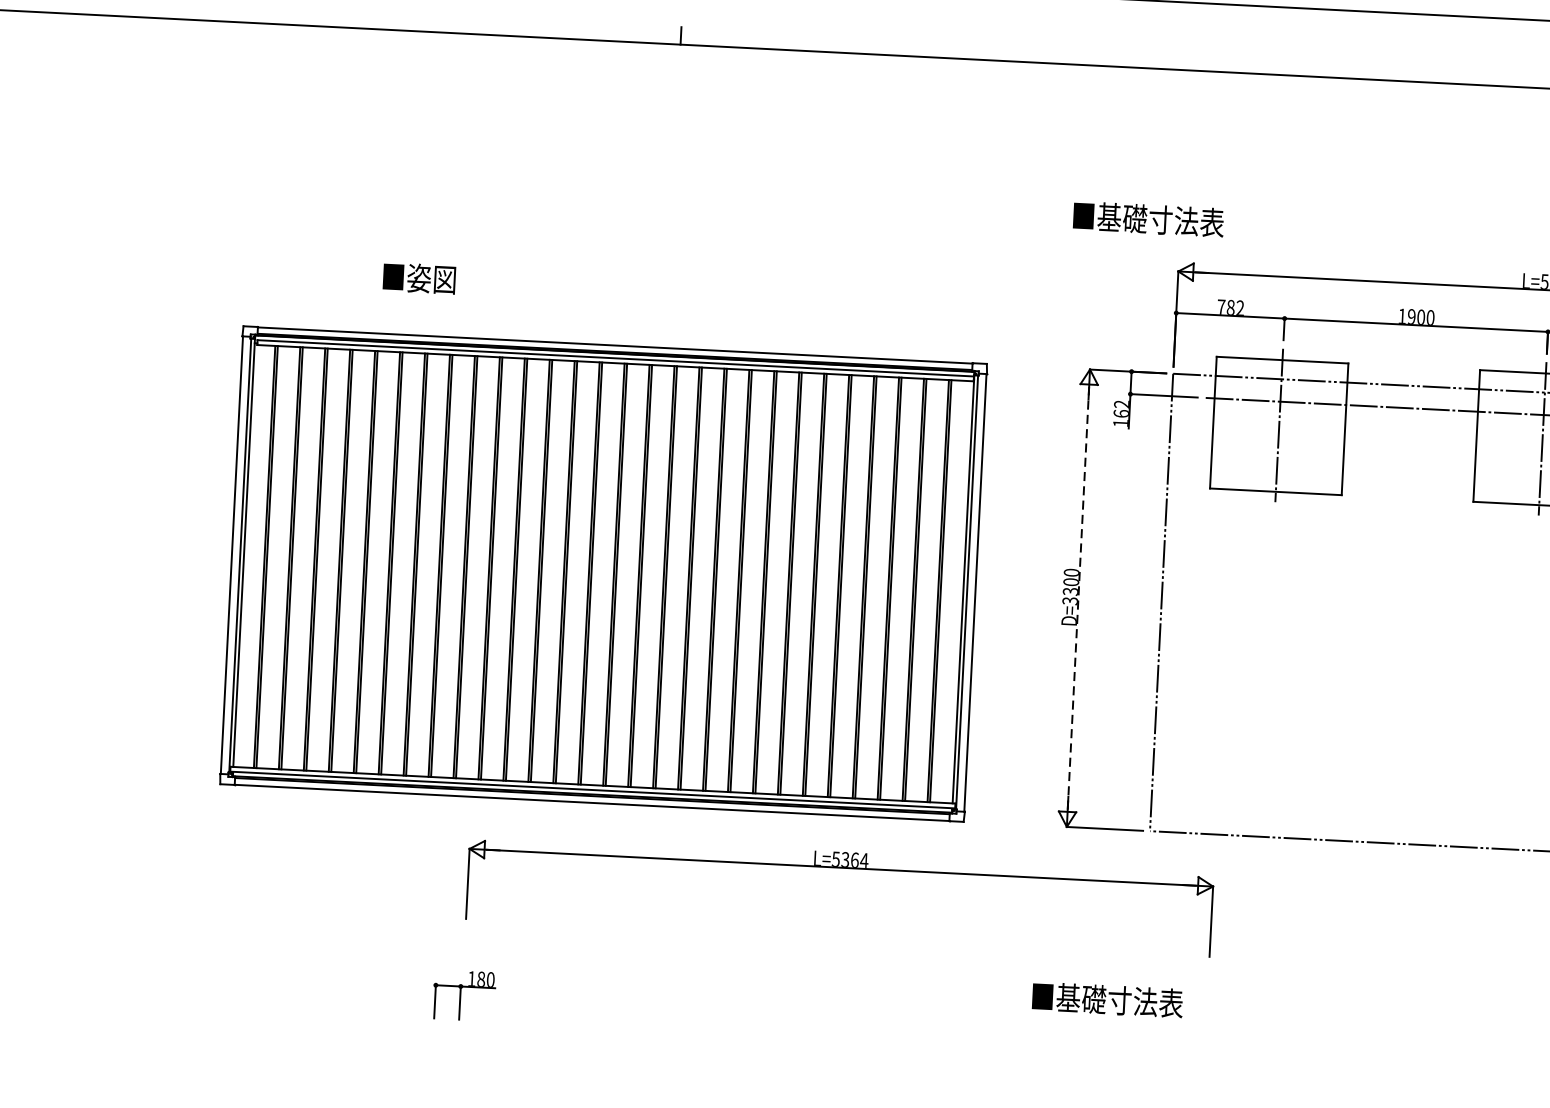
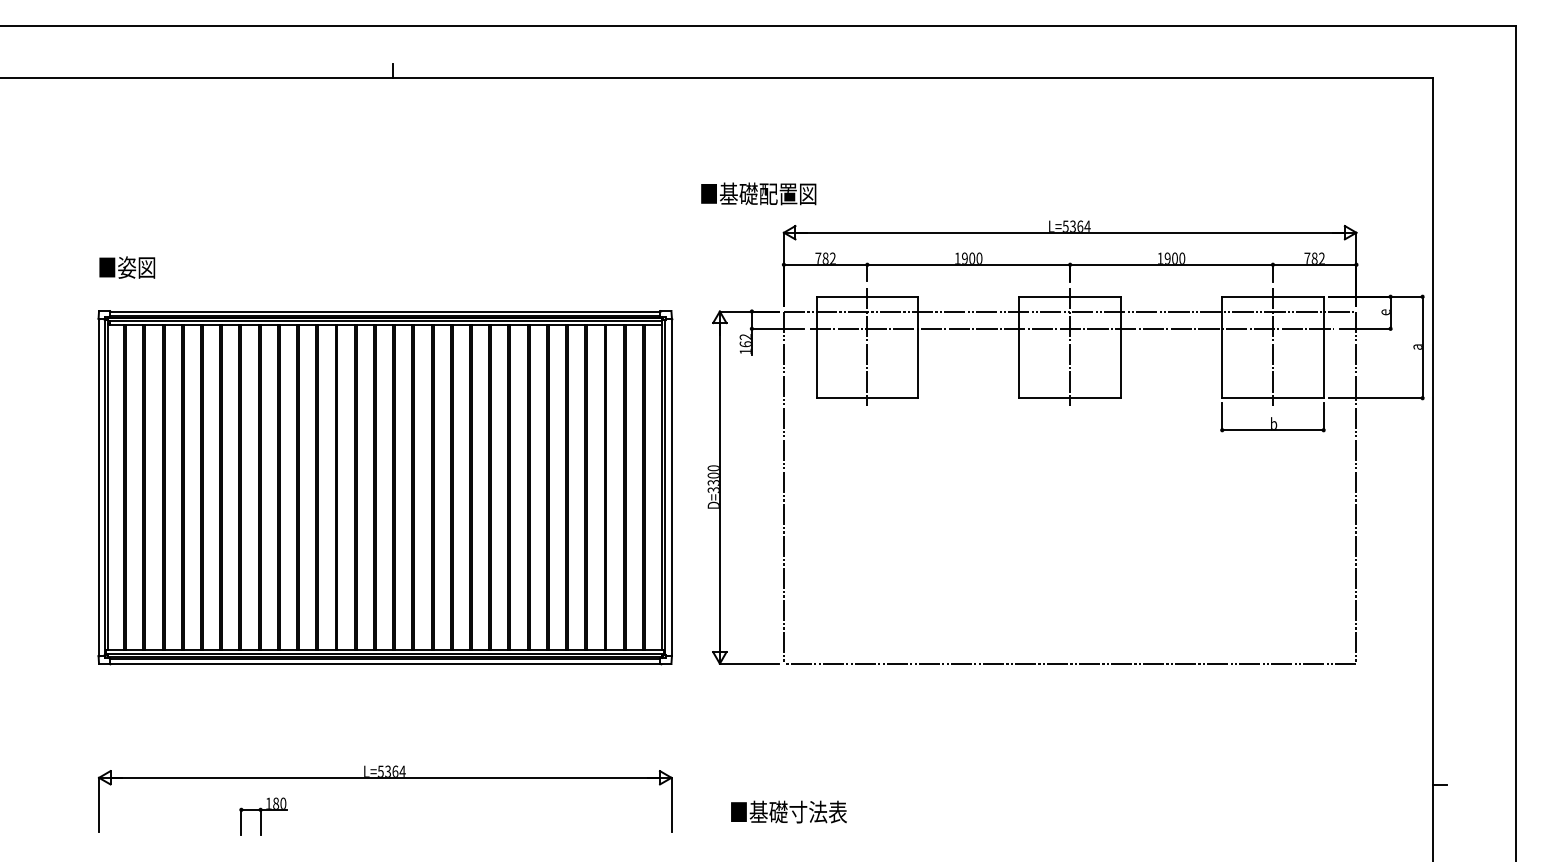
text: (1186, 220) -> (788, 193), ■基礎寸法表 -> ■基礎配置図
text: (419, 278) -> (127, 267), moved
part: (603, 574) -> (385, 487), moved
line: (1077, 598) -> (719, 487), dashed -> solid
part: (841, 868) -> (385, 778), moved
text: (1107, 999) -> (788, 811), moved

